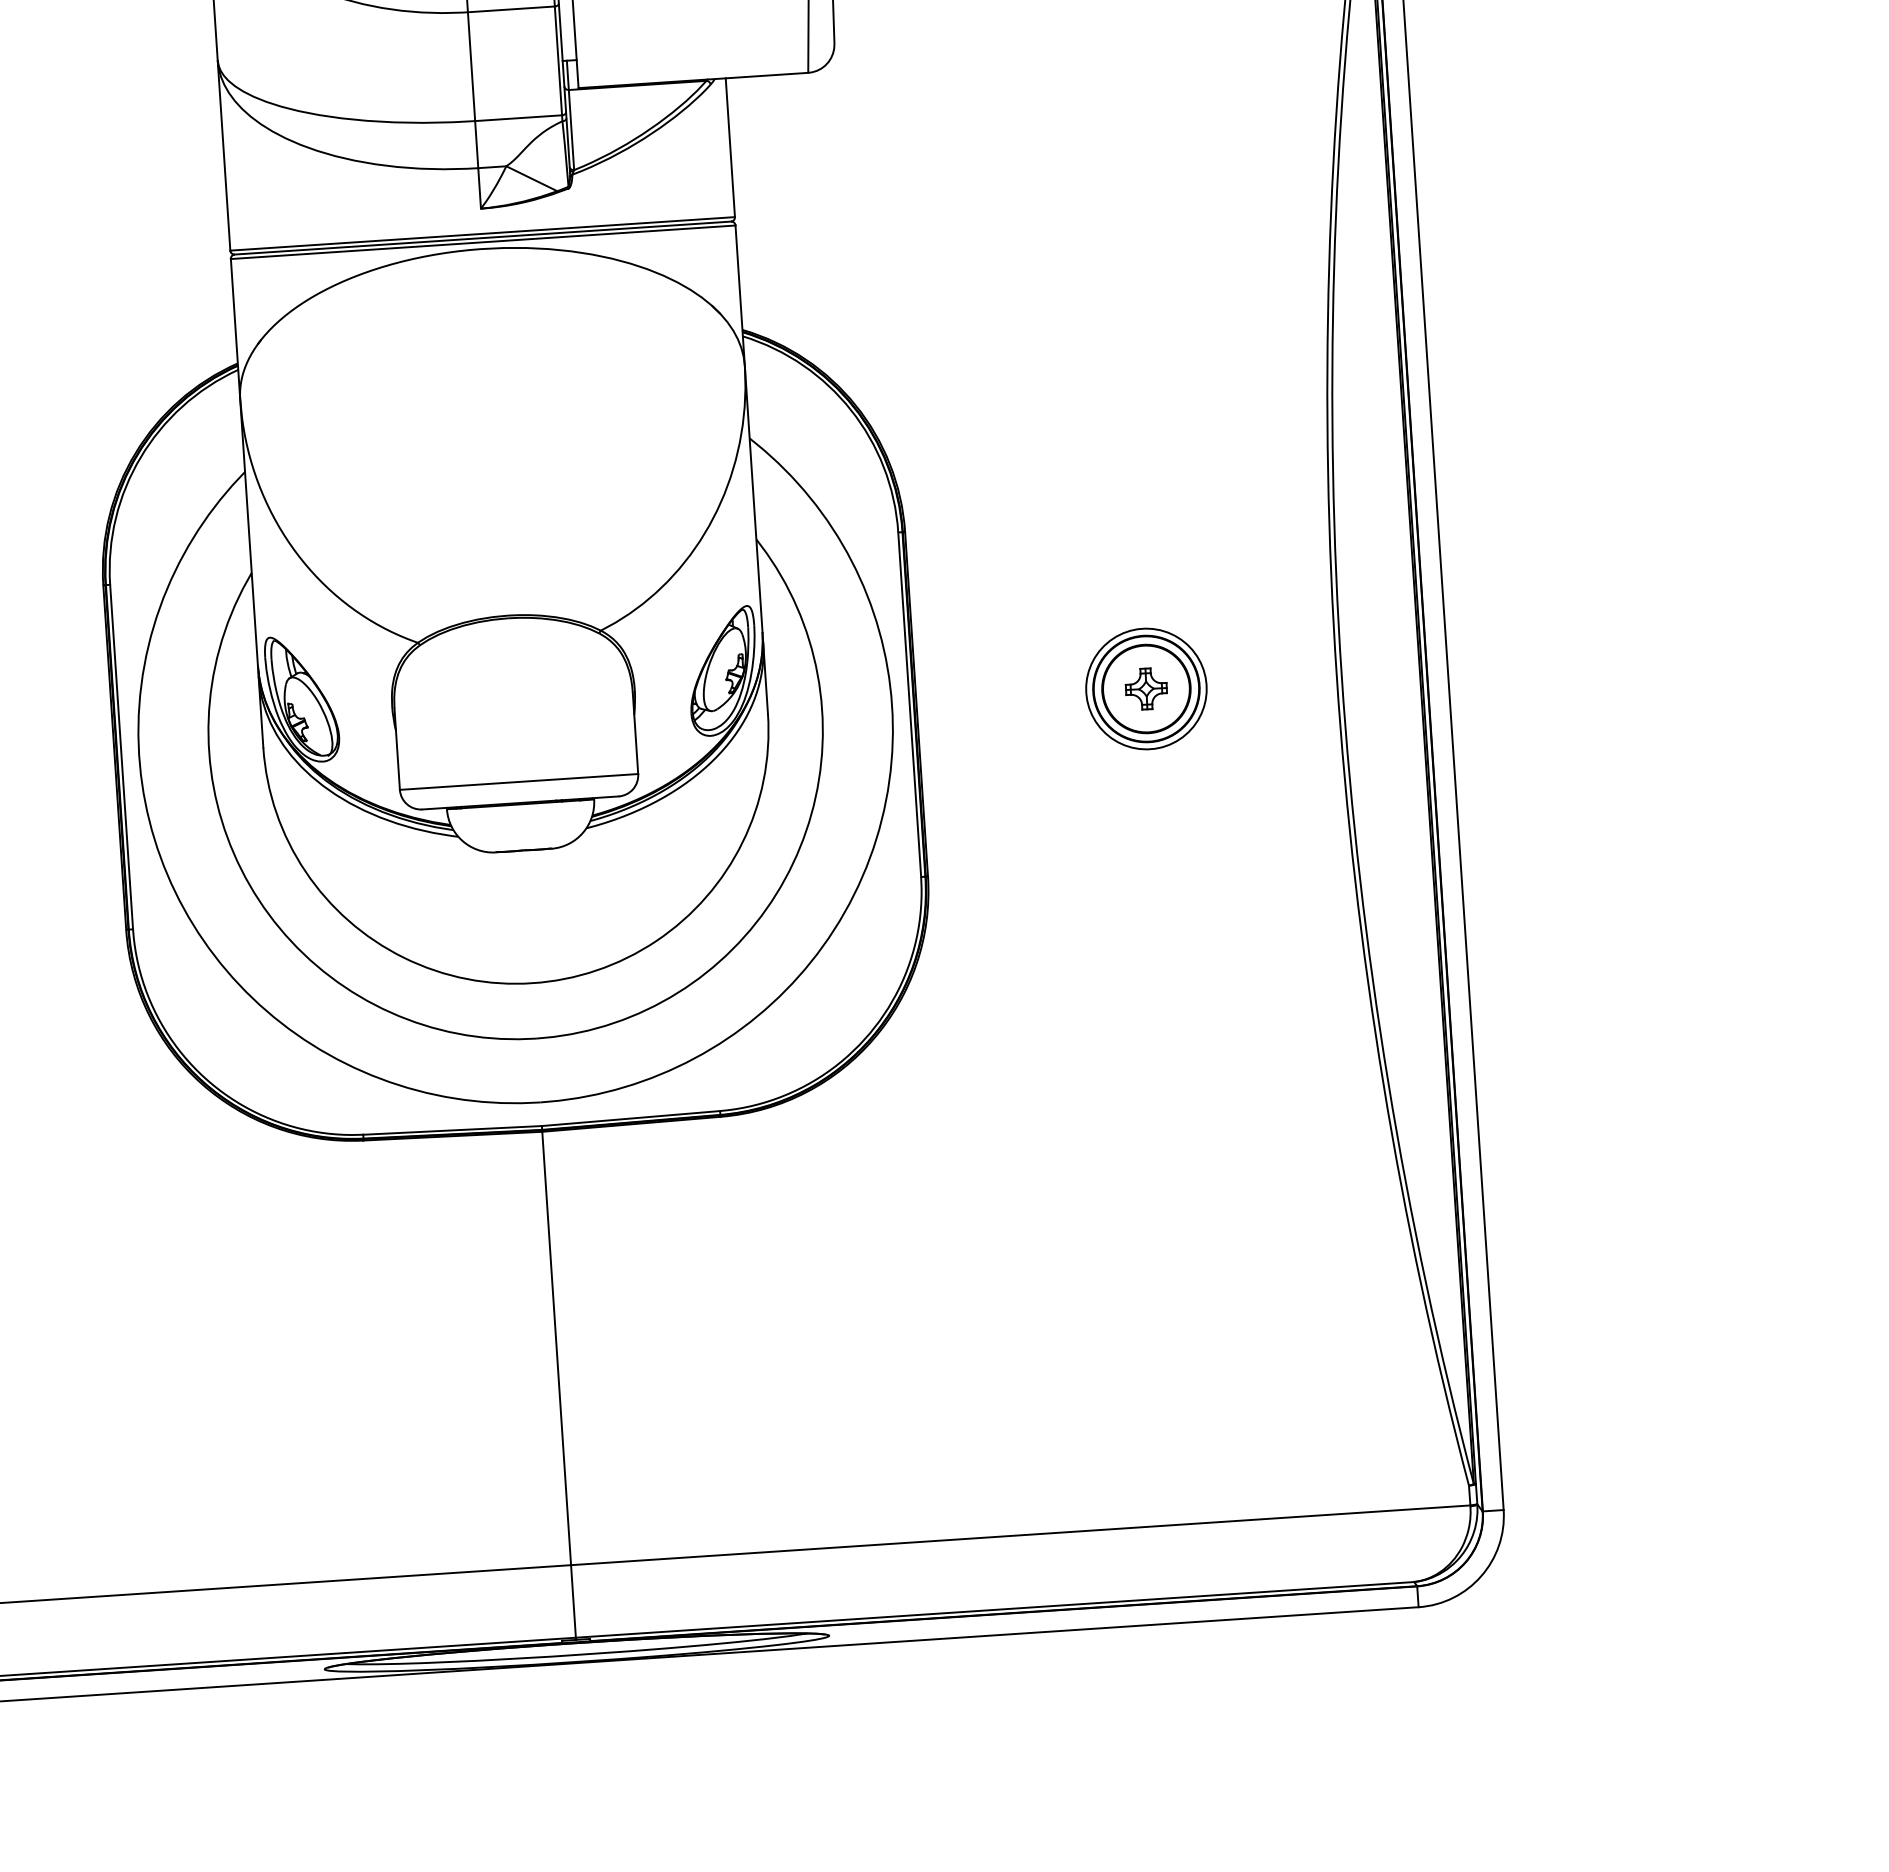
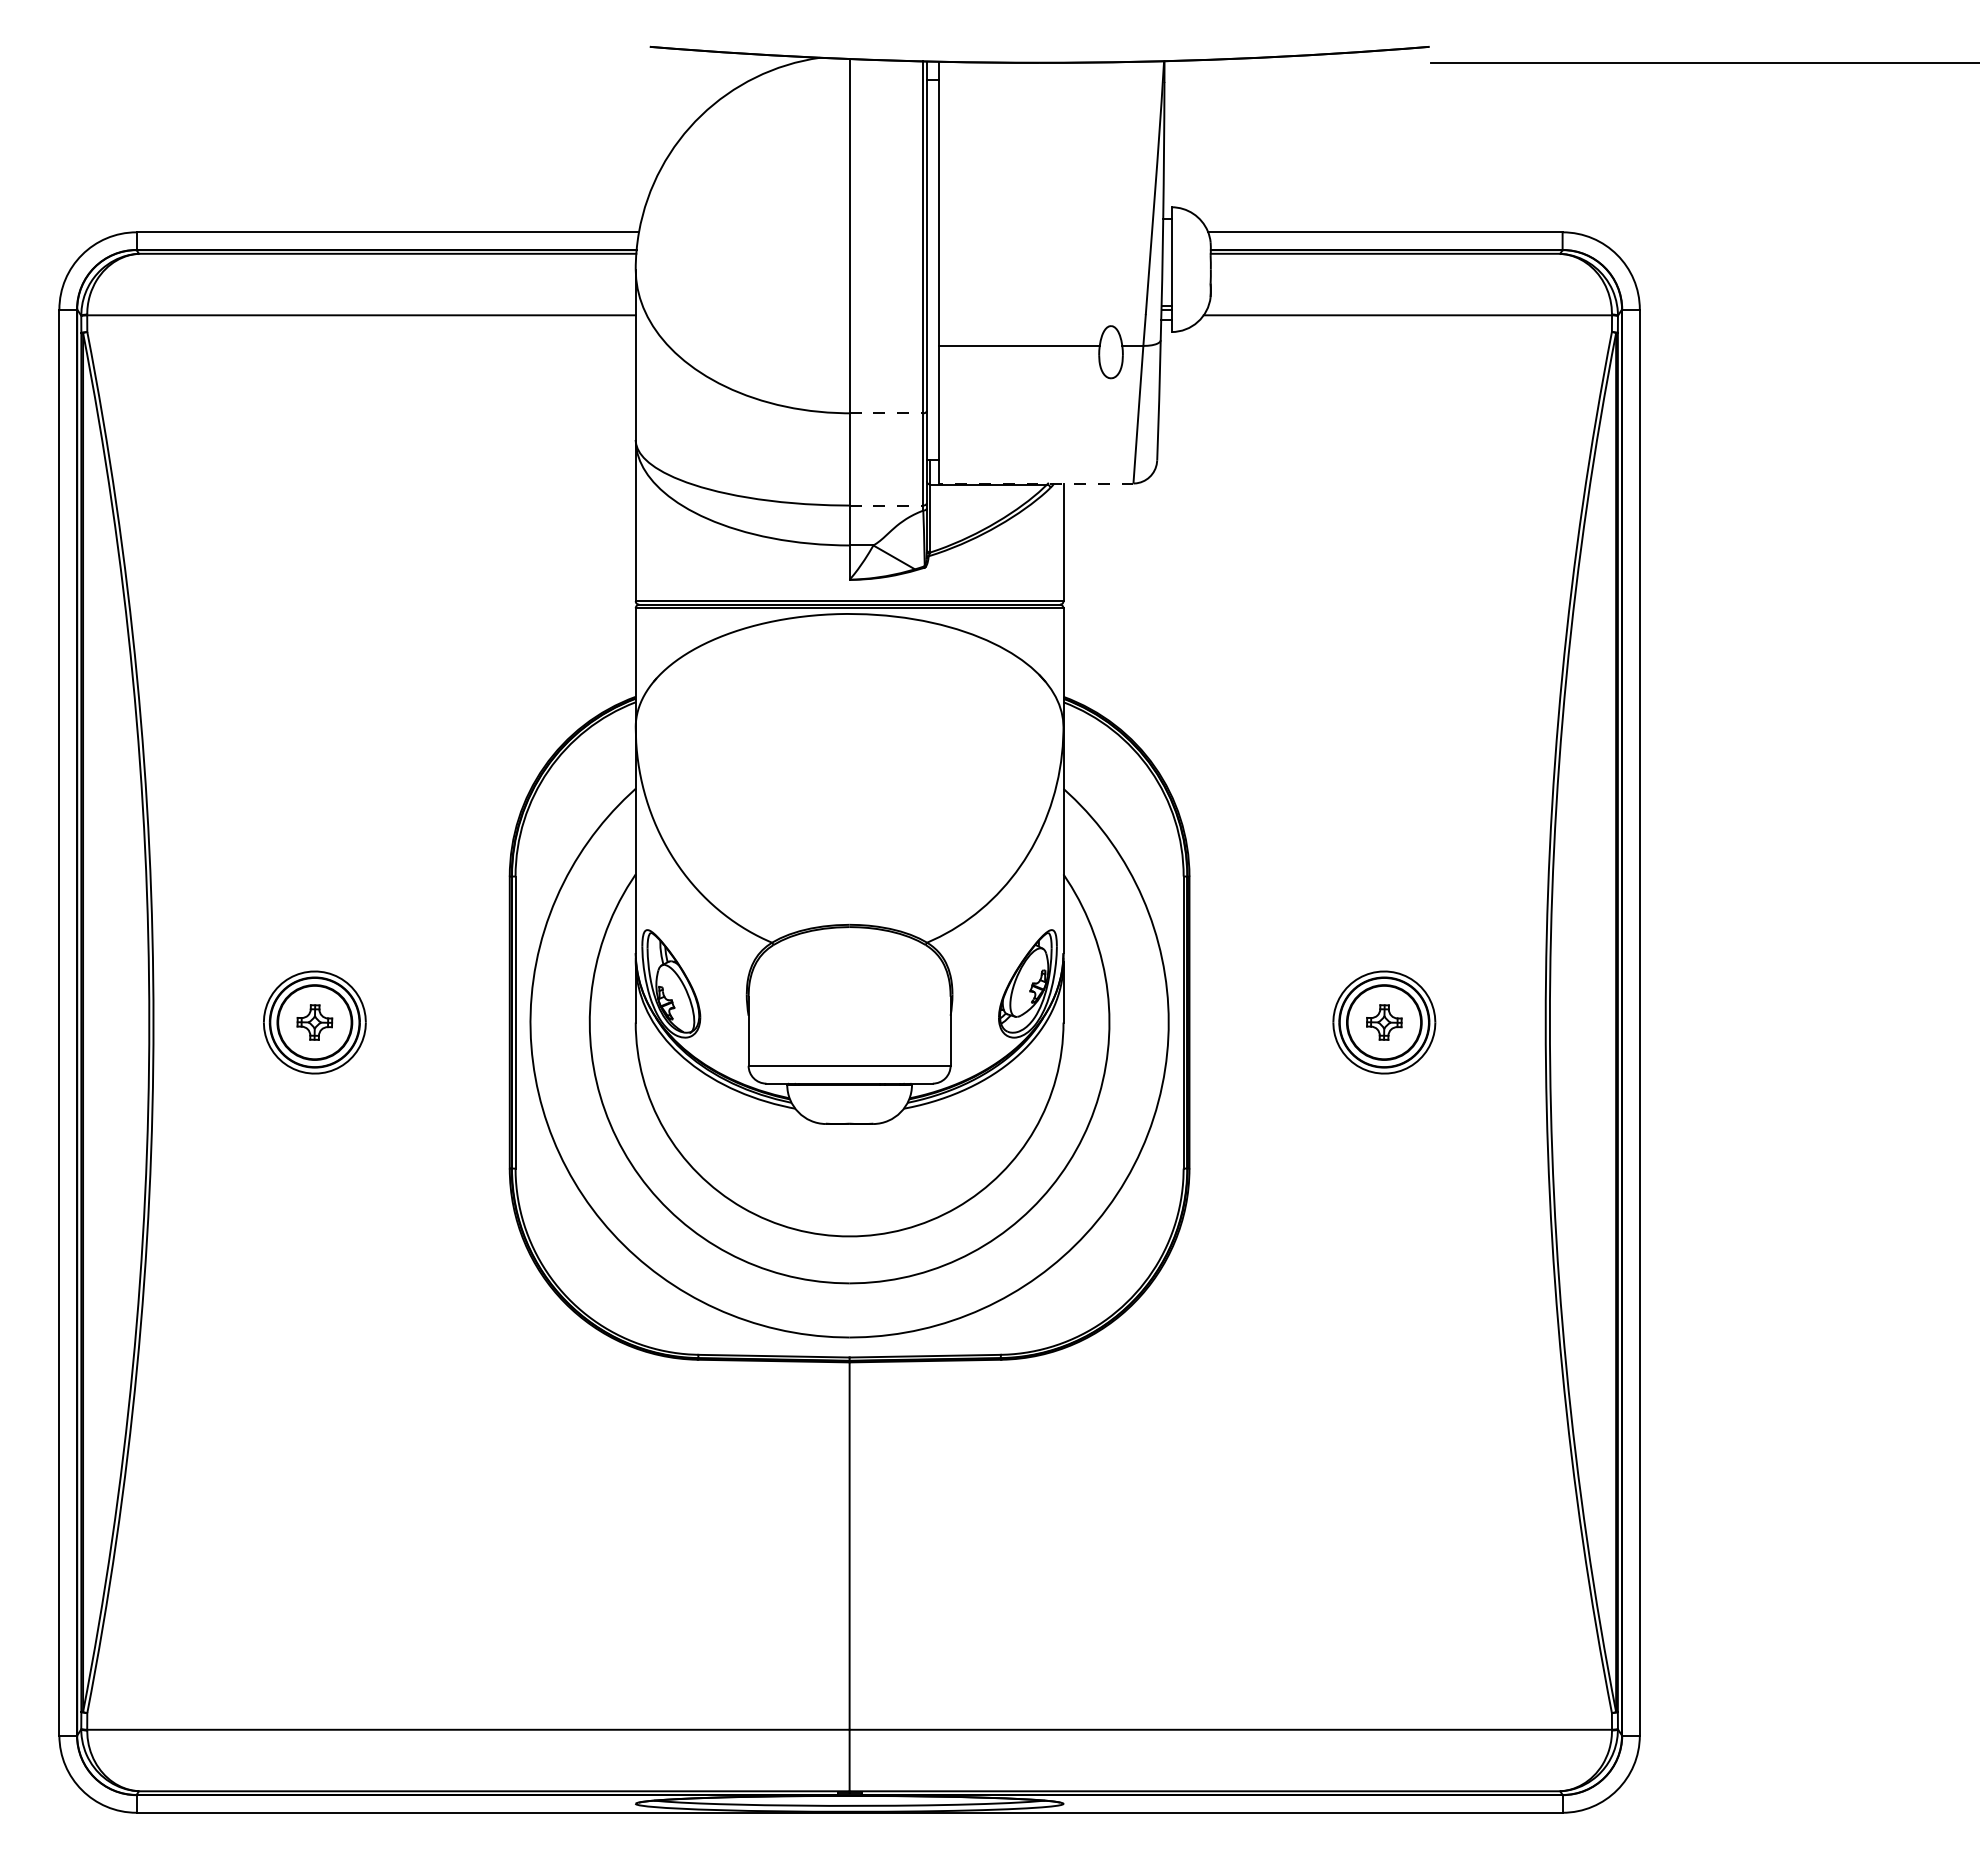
line: (511, 9) -> (886, 413), solid -> dashed
line: (692, 80) -> (1035, 483), solid -> dashed
line: (518, 118) -> (886, 505), solid -> dashed

